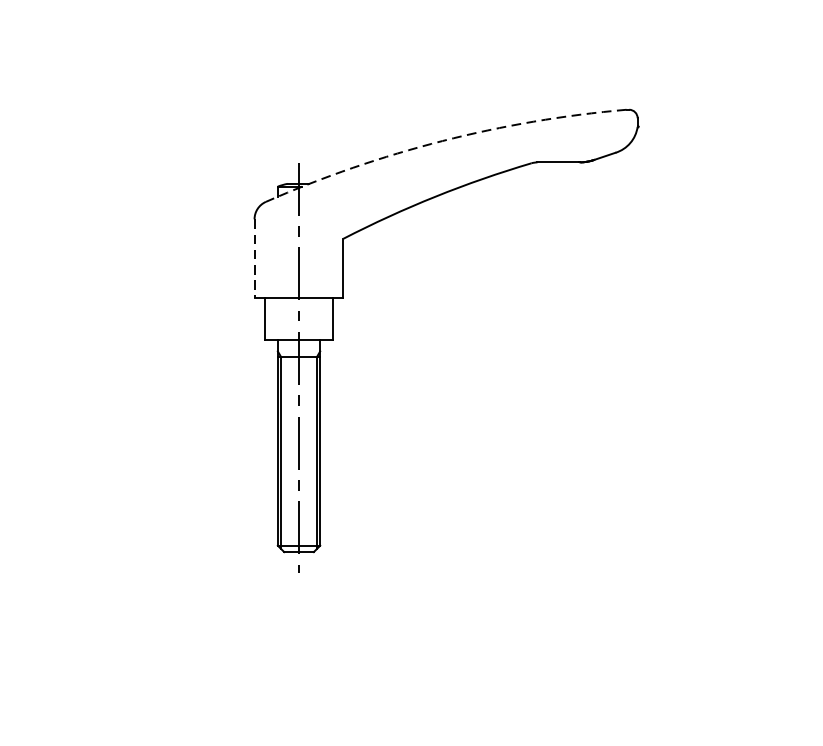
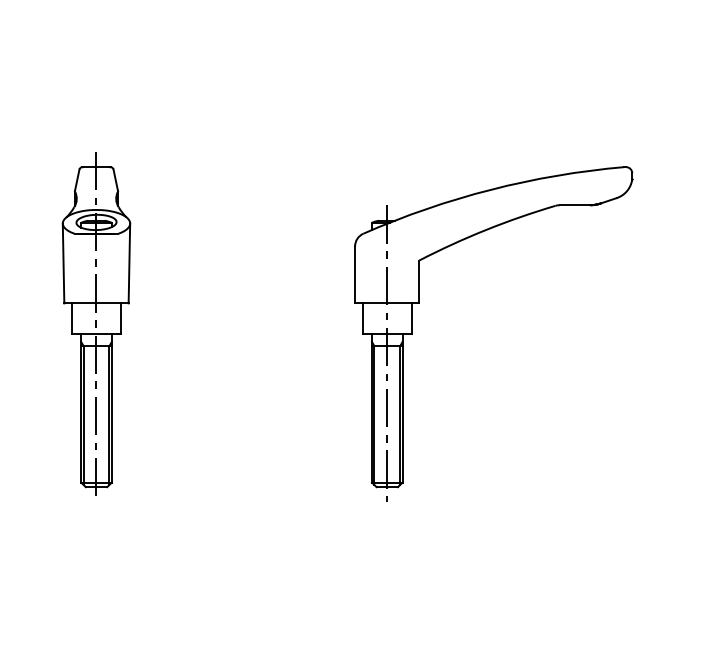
arc: (443, 140) -> (491, 189), dashed -> solid
line: (255, 258) -> (355, 274), dashed -> solid

